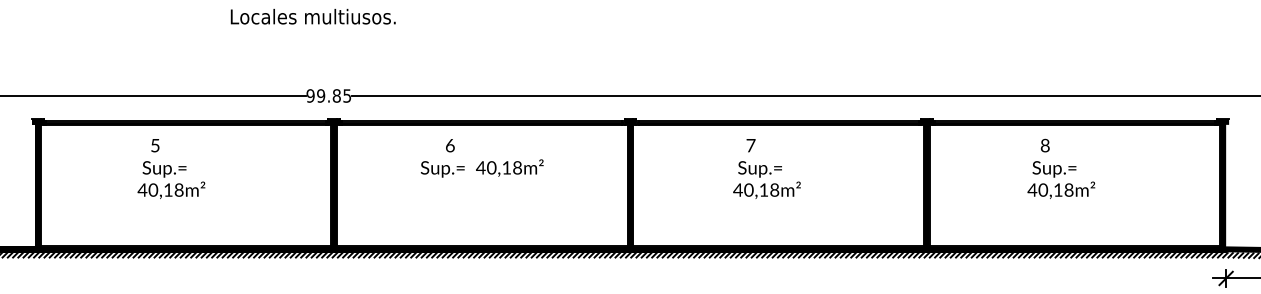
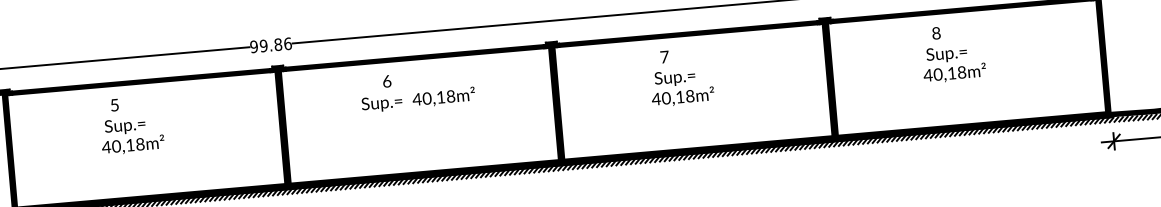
text: (347, 95) -> (288, 43), 99.85 -> 99.86

